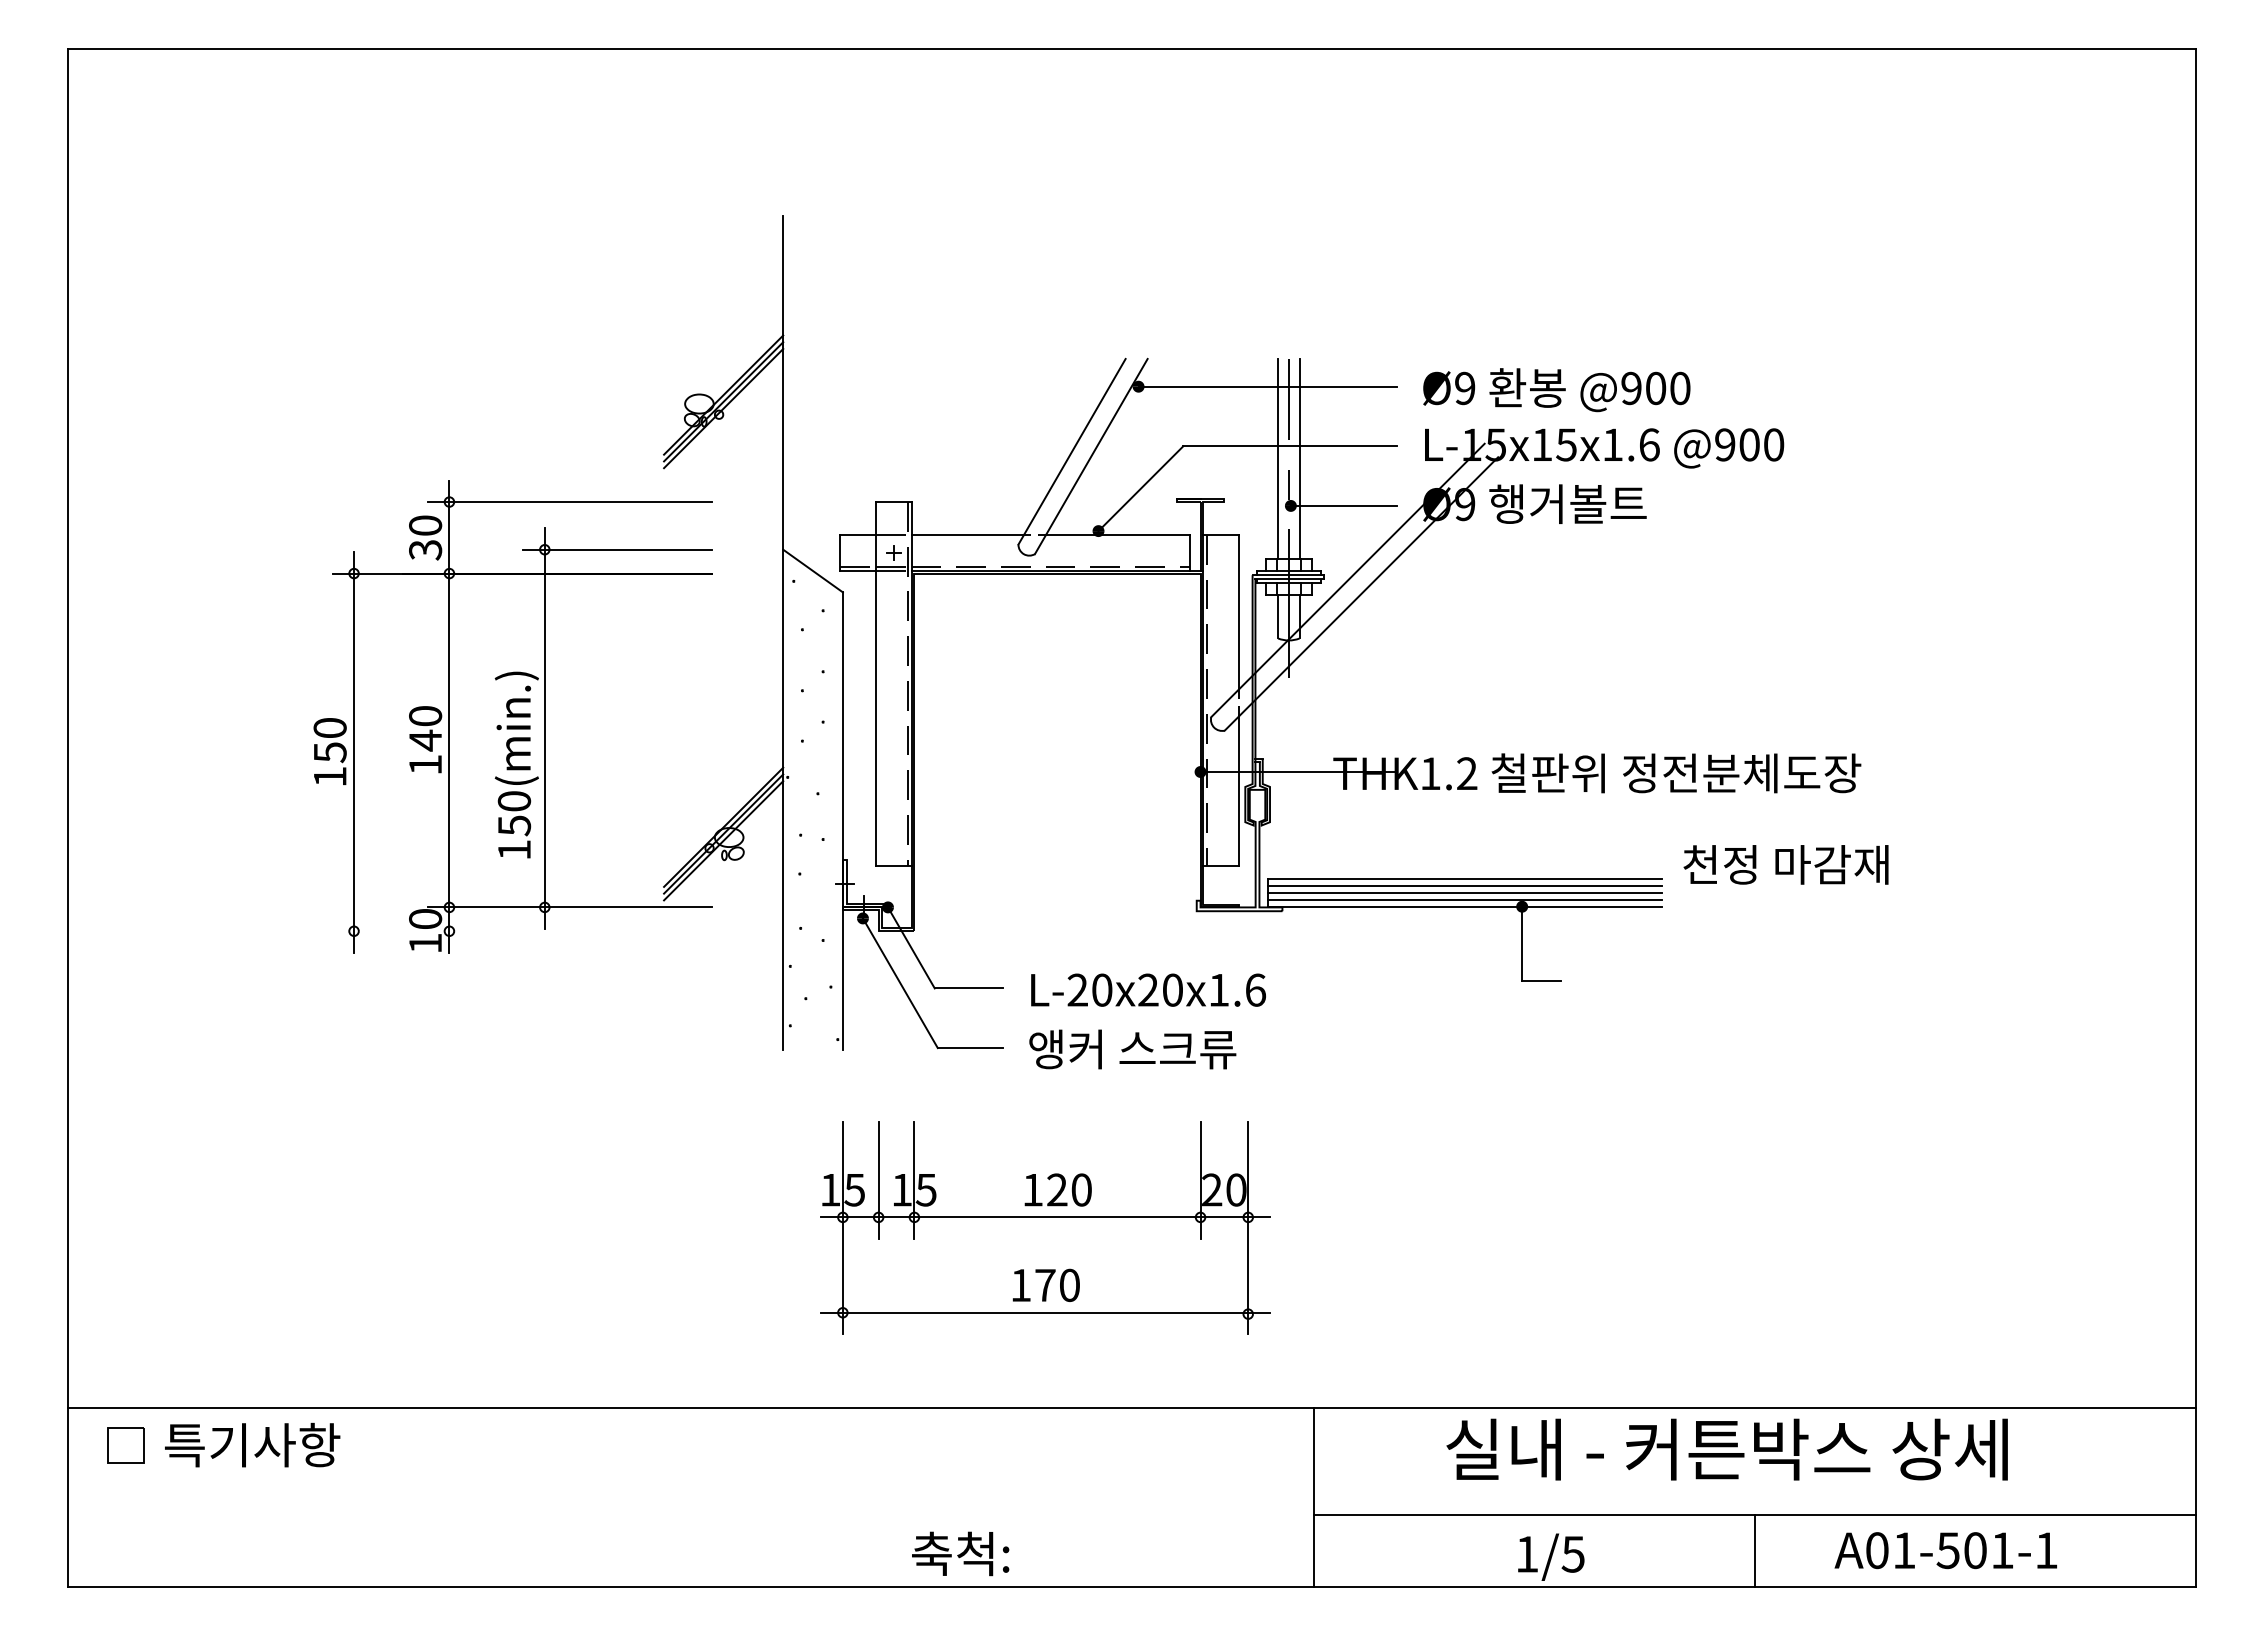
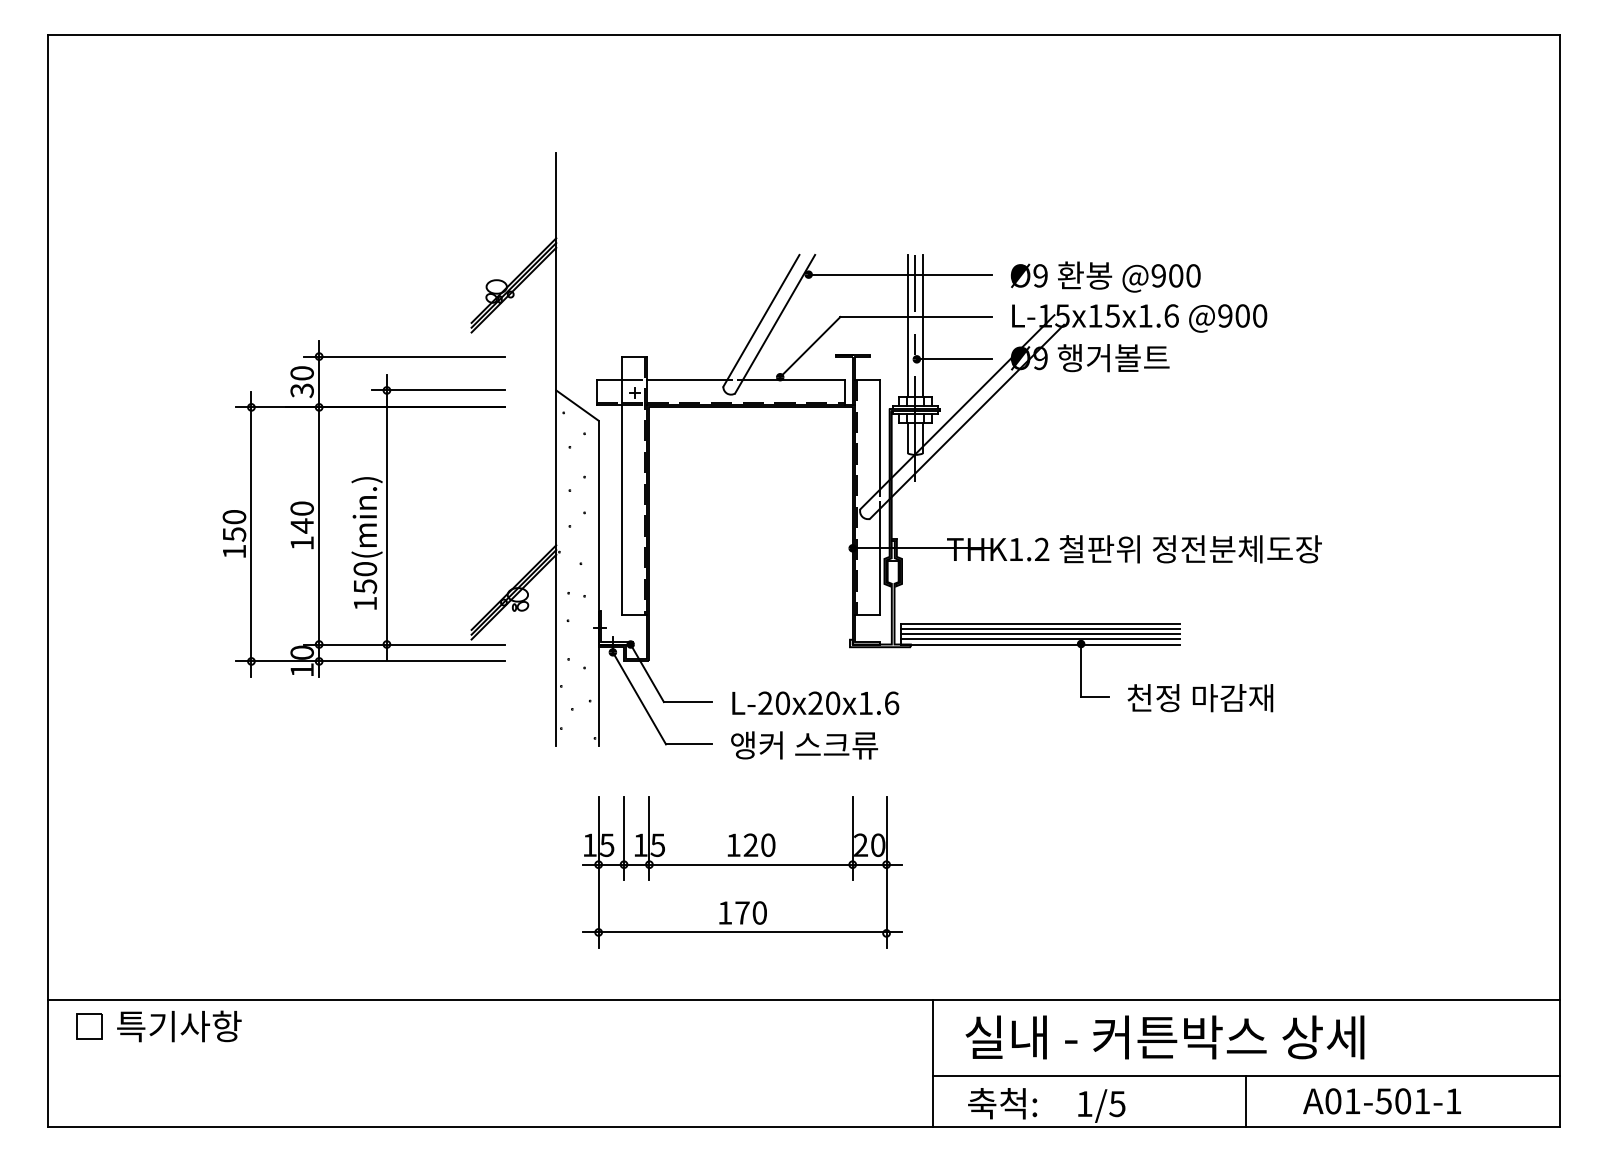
text: (1785, 864) -> (1199, 697), moved
line: (521, 931) -> (370, 661), added
text: (1726, 1449) -> (1164, 1037), moved
text: (960, 1553) -> (1002, 1103), moved

